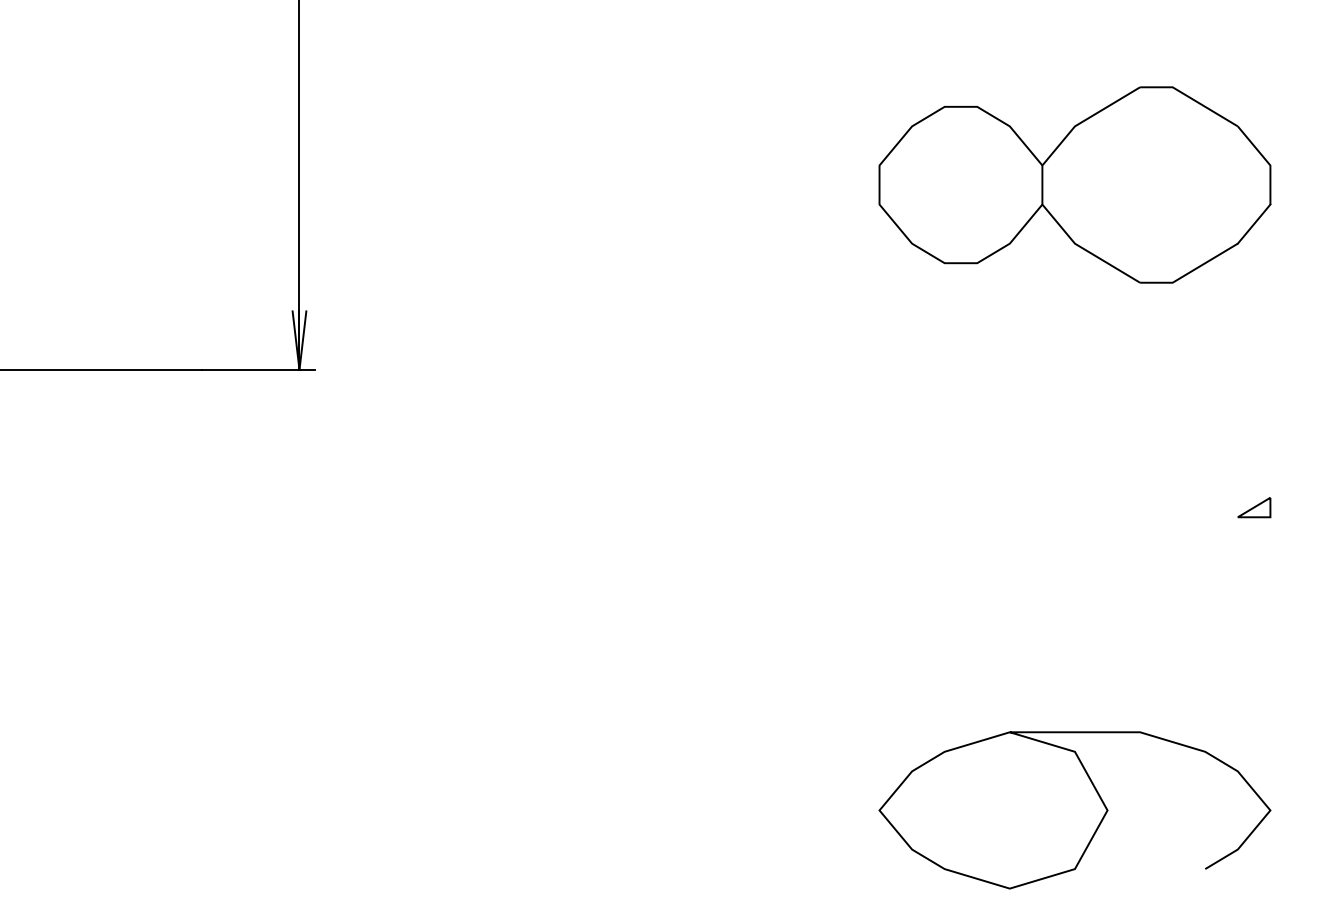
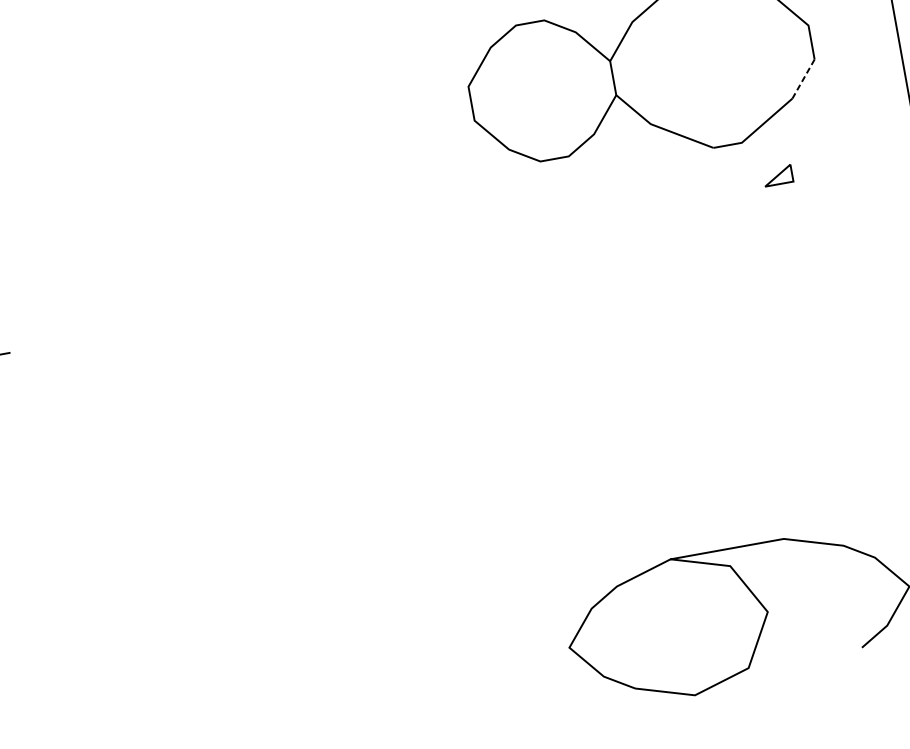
line: (1253, 224) -> (803, 79), solid -> dashed
part: (1254, 507) -> (778, 175), moved

